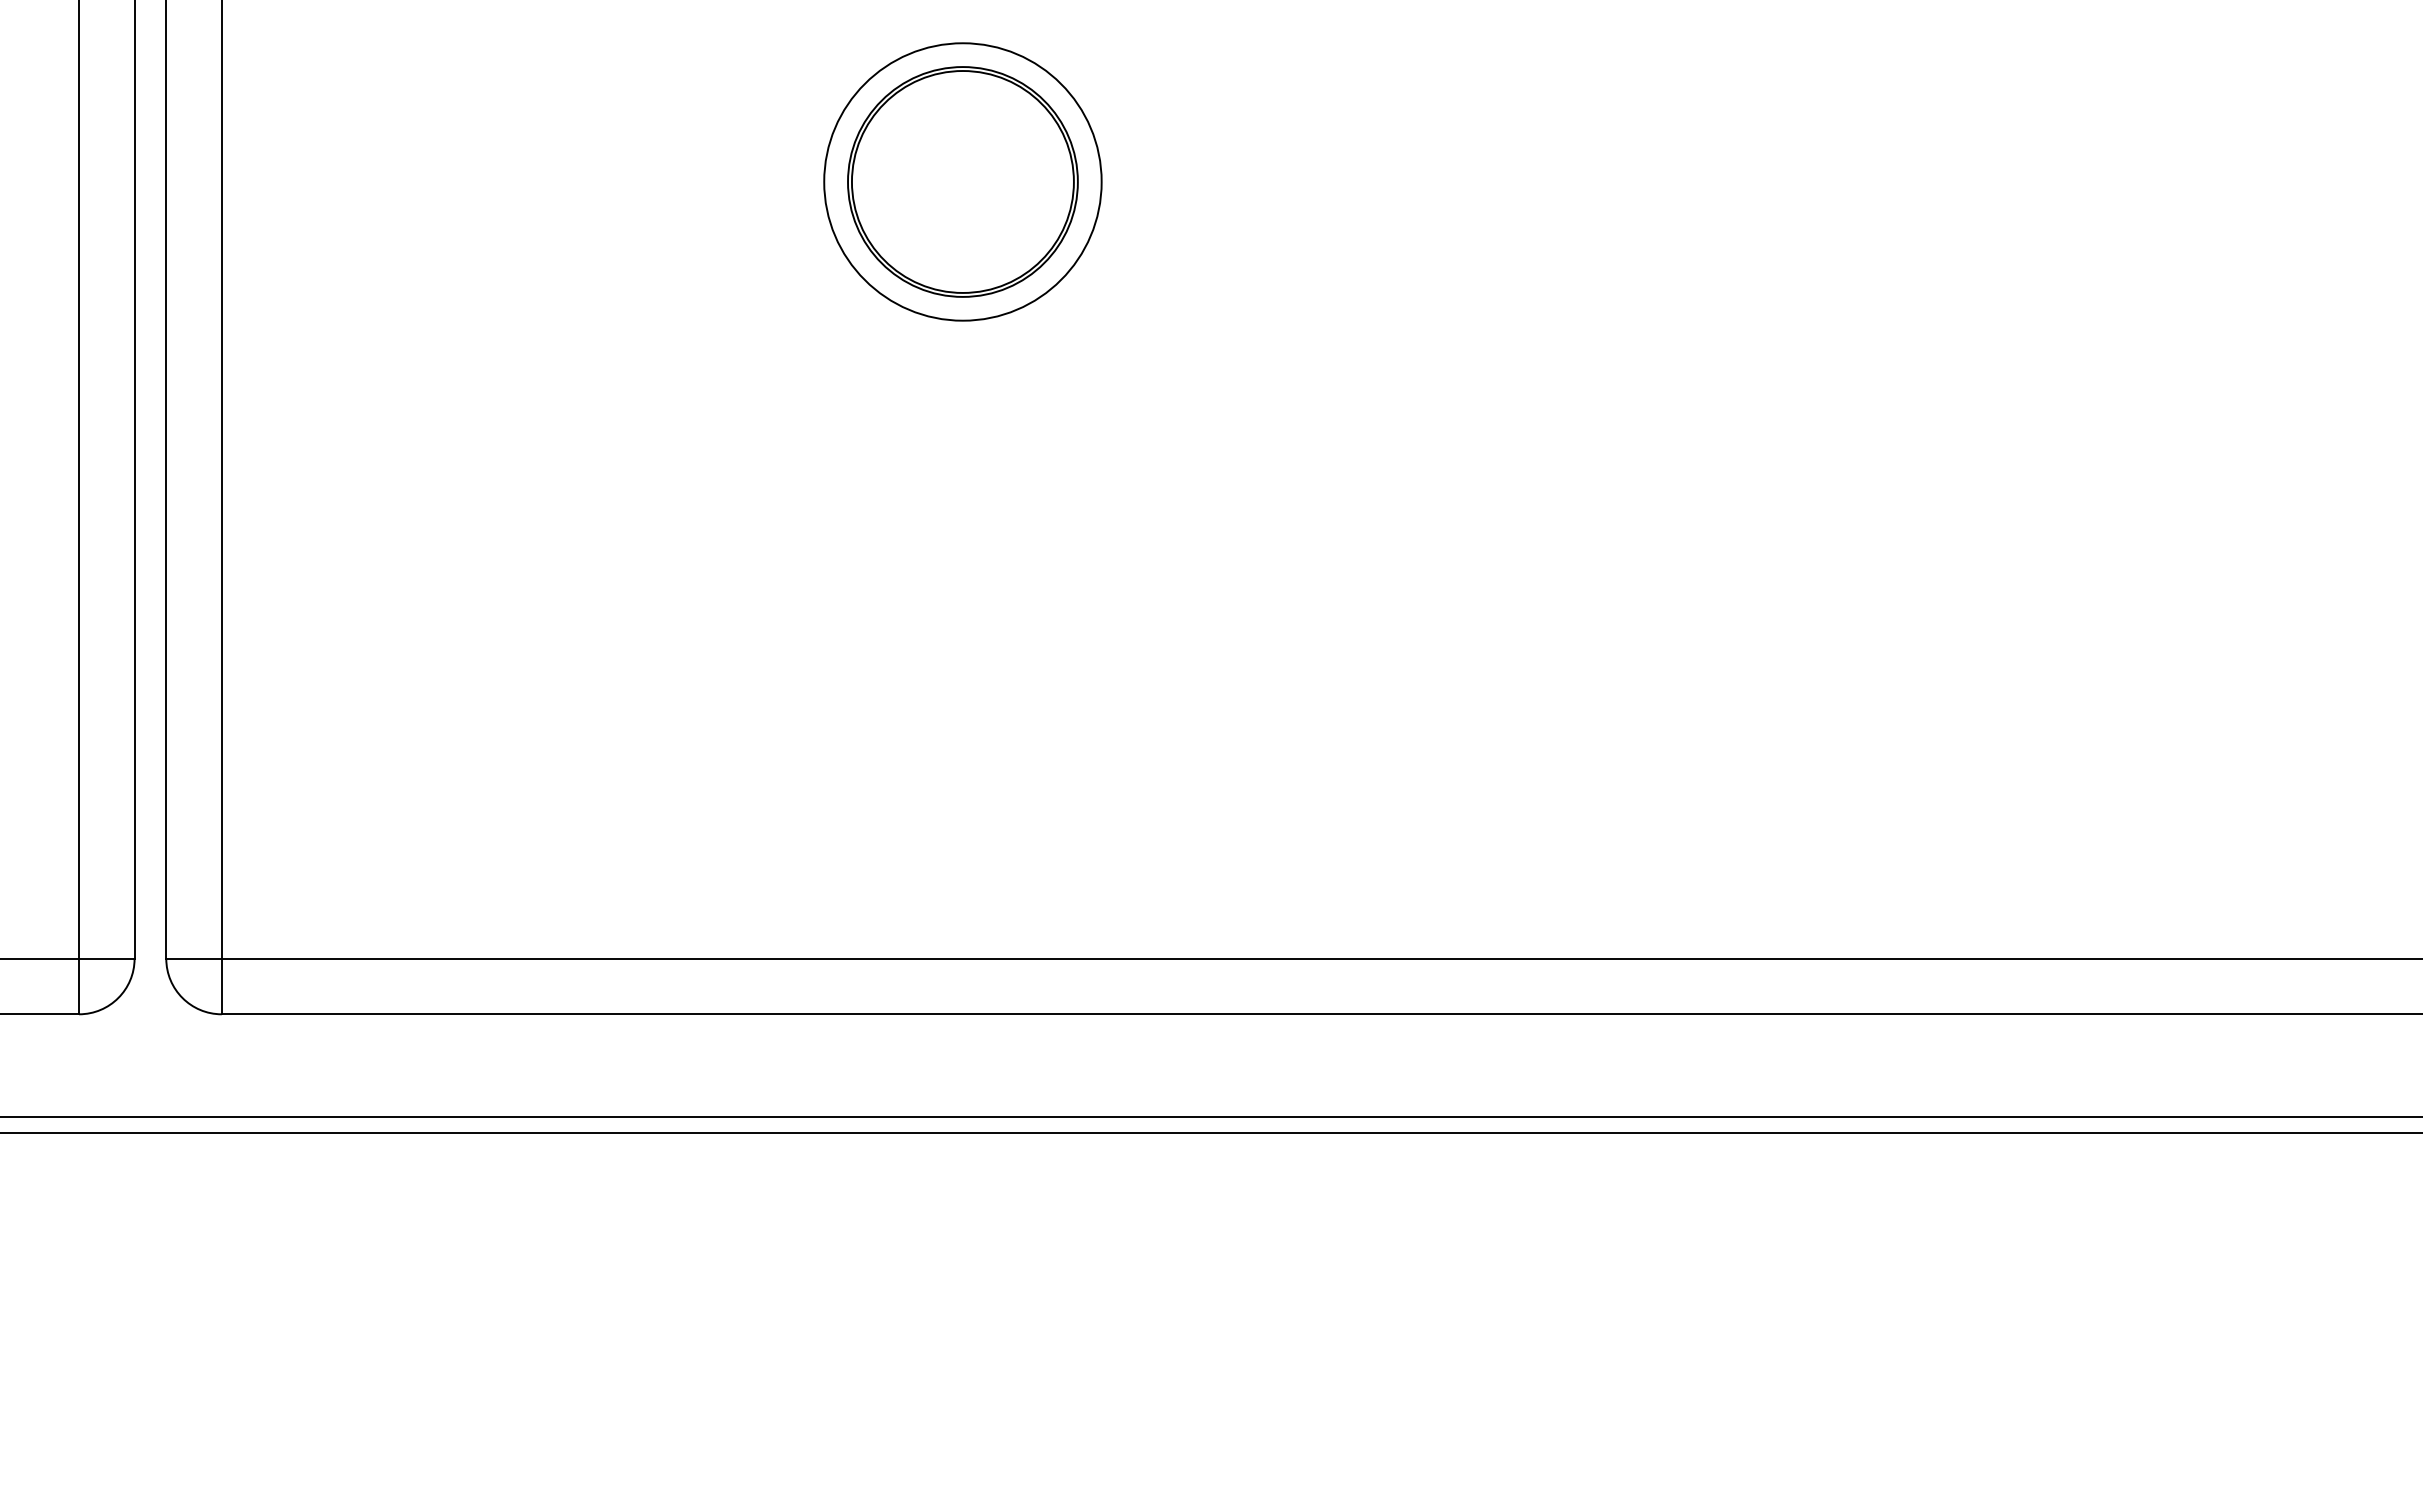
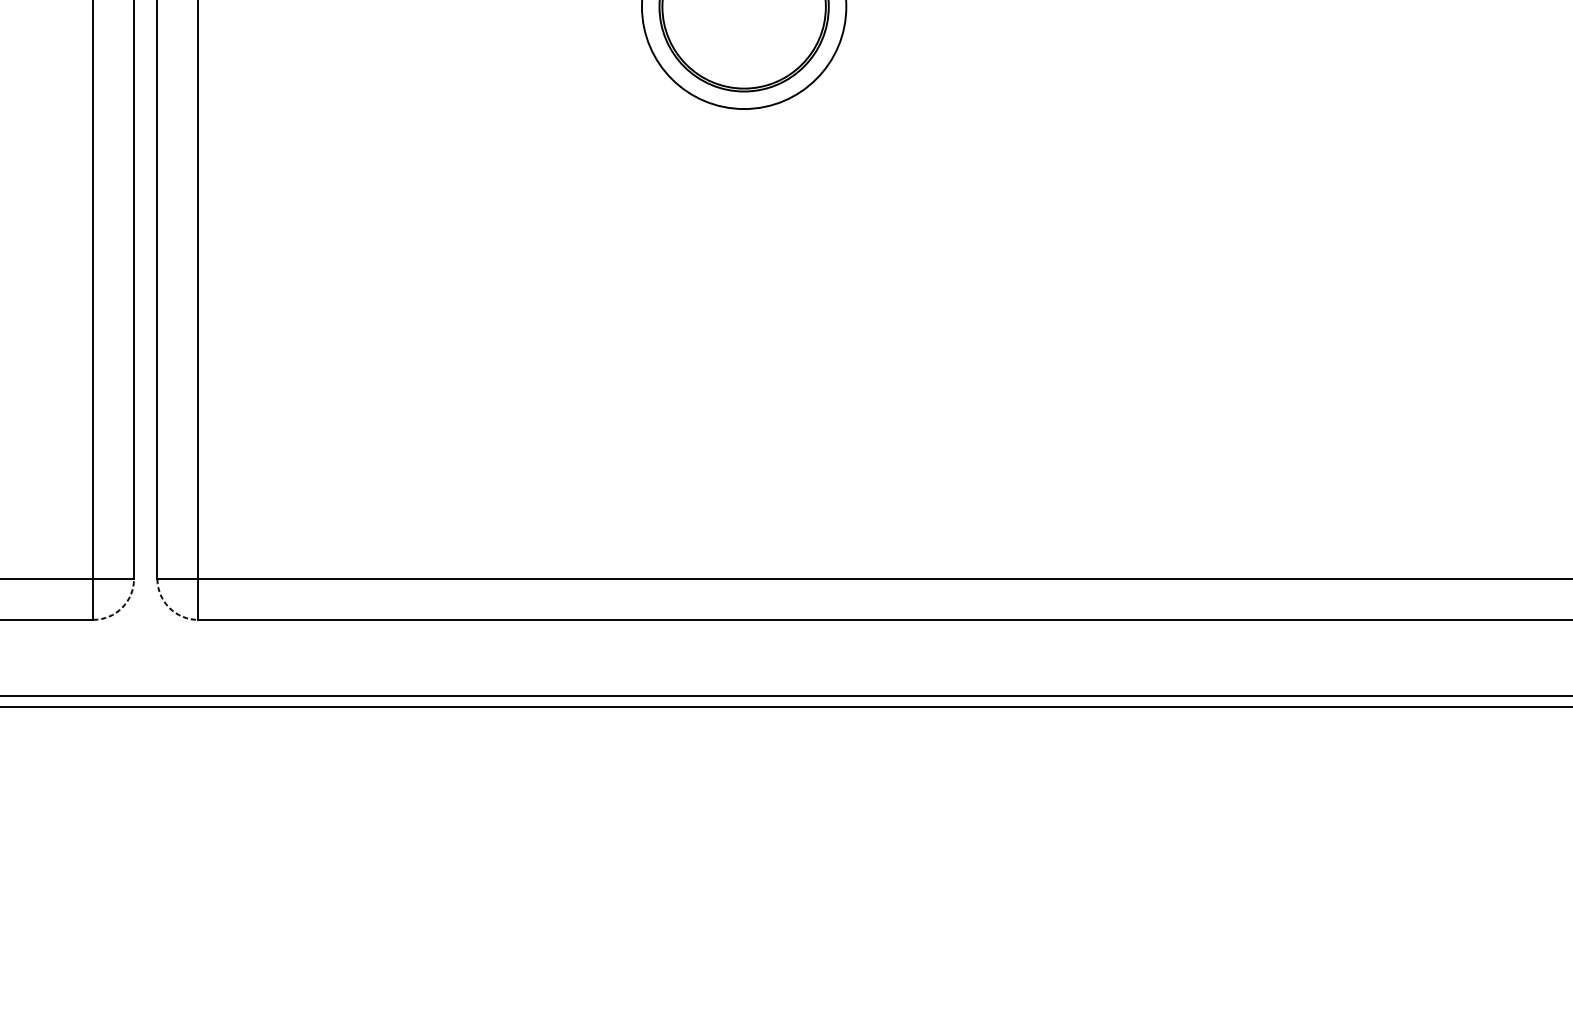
arc: (118, 998) -> (122, 608), solid -> dashed
arc: (182, 998) -> (169, 608), solid -> dashed

